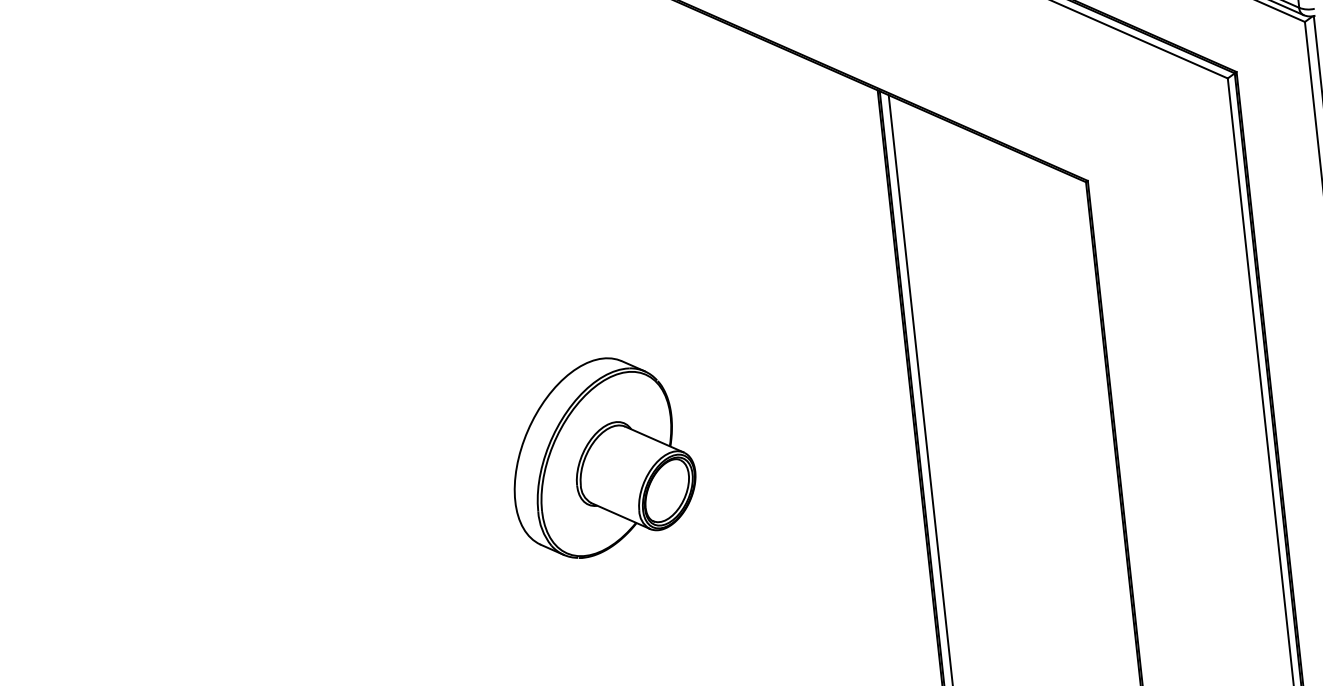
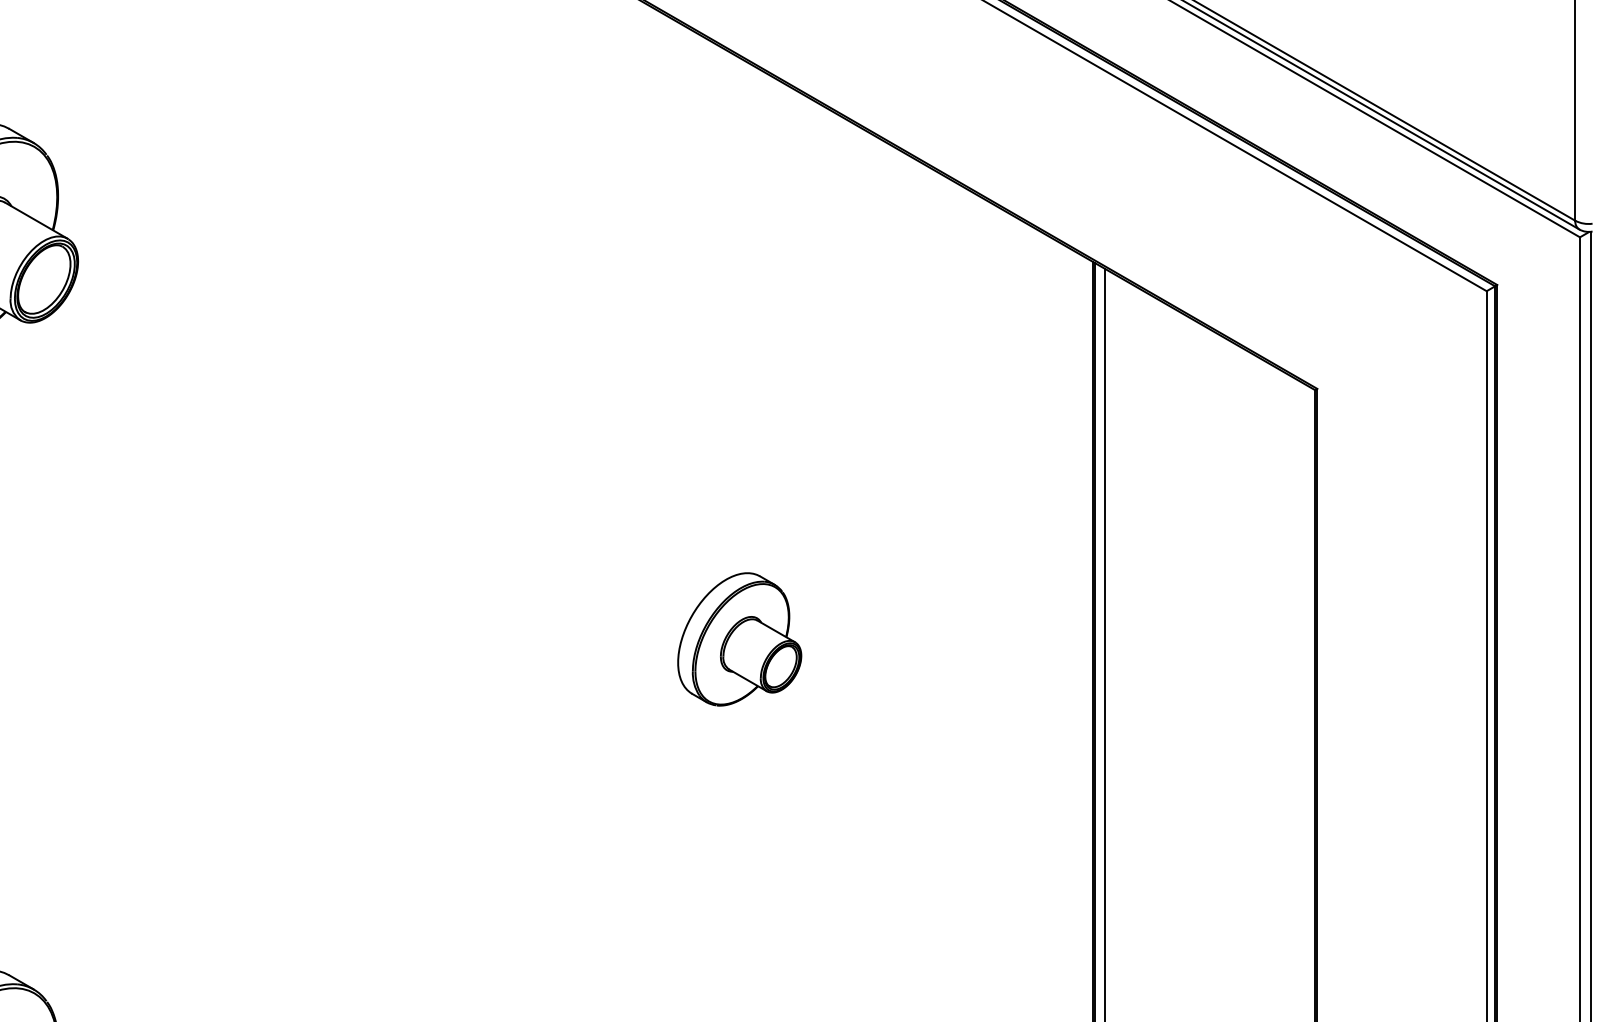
part: (602, 457) -> (739, 639), size x0.6

